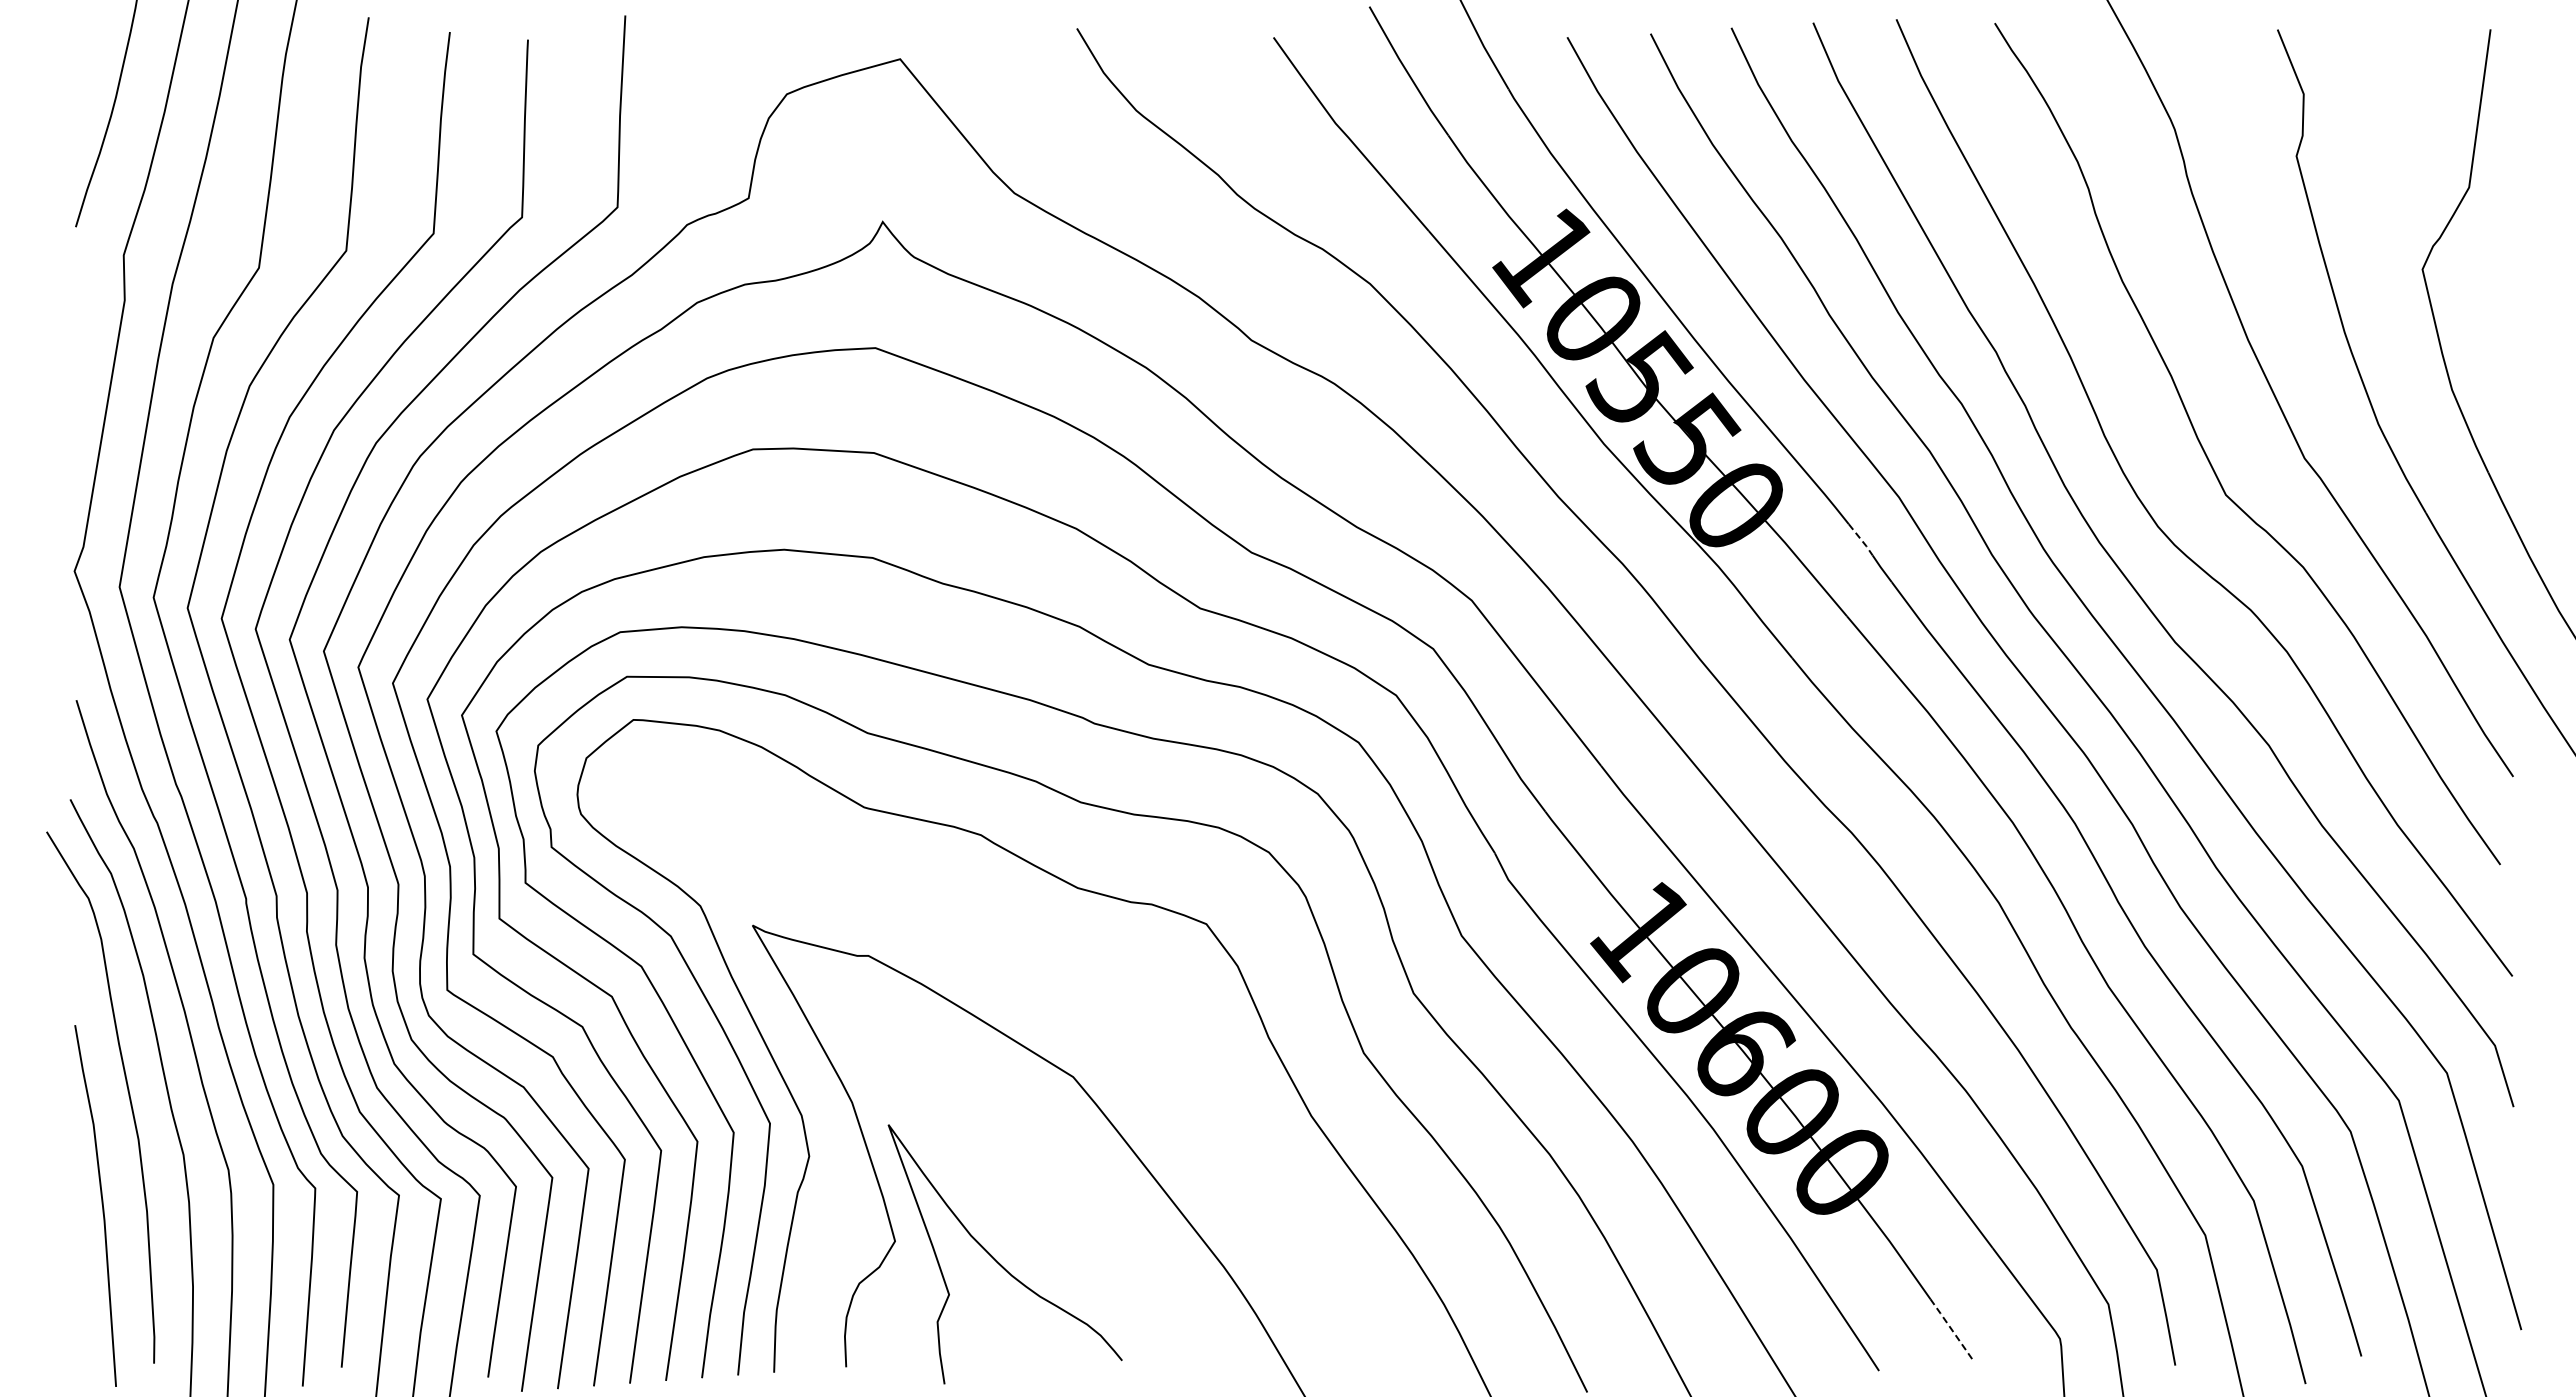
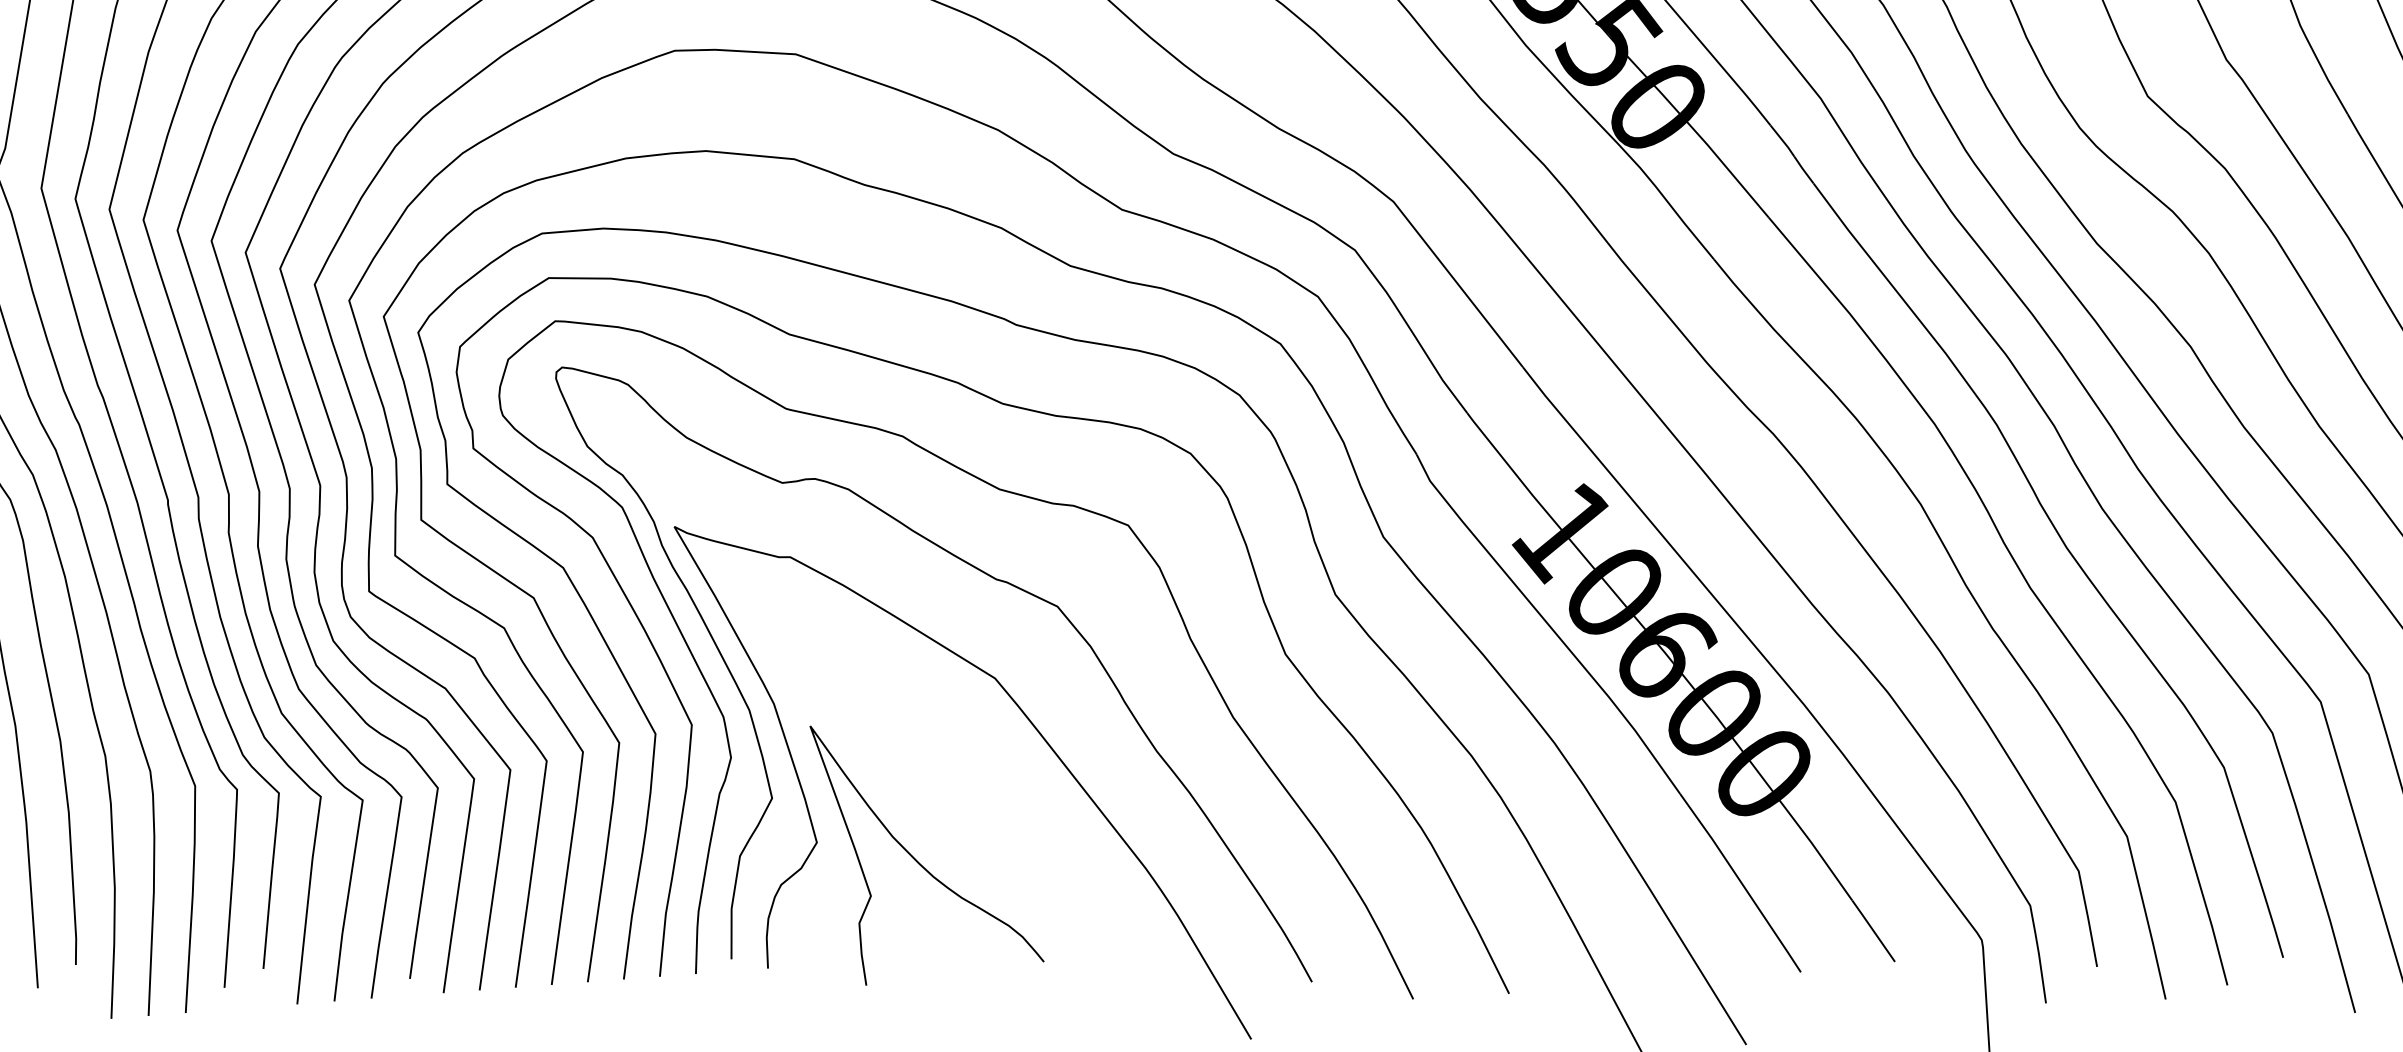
line: (1861, 540) -> (1783, 141), dashed -> solid
curve: (1067, 975) -> (989, 576), added
line: (1951, 1329) -> (1873, 930), dashed -> solid

